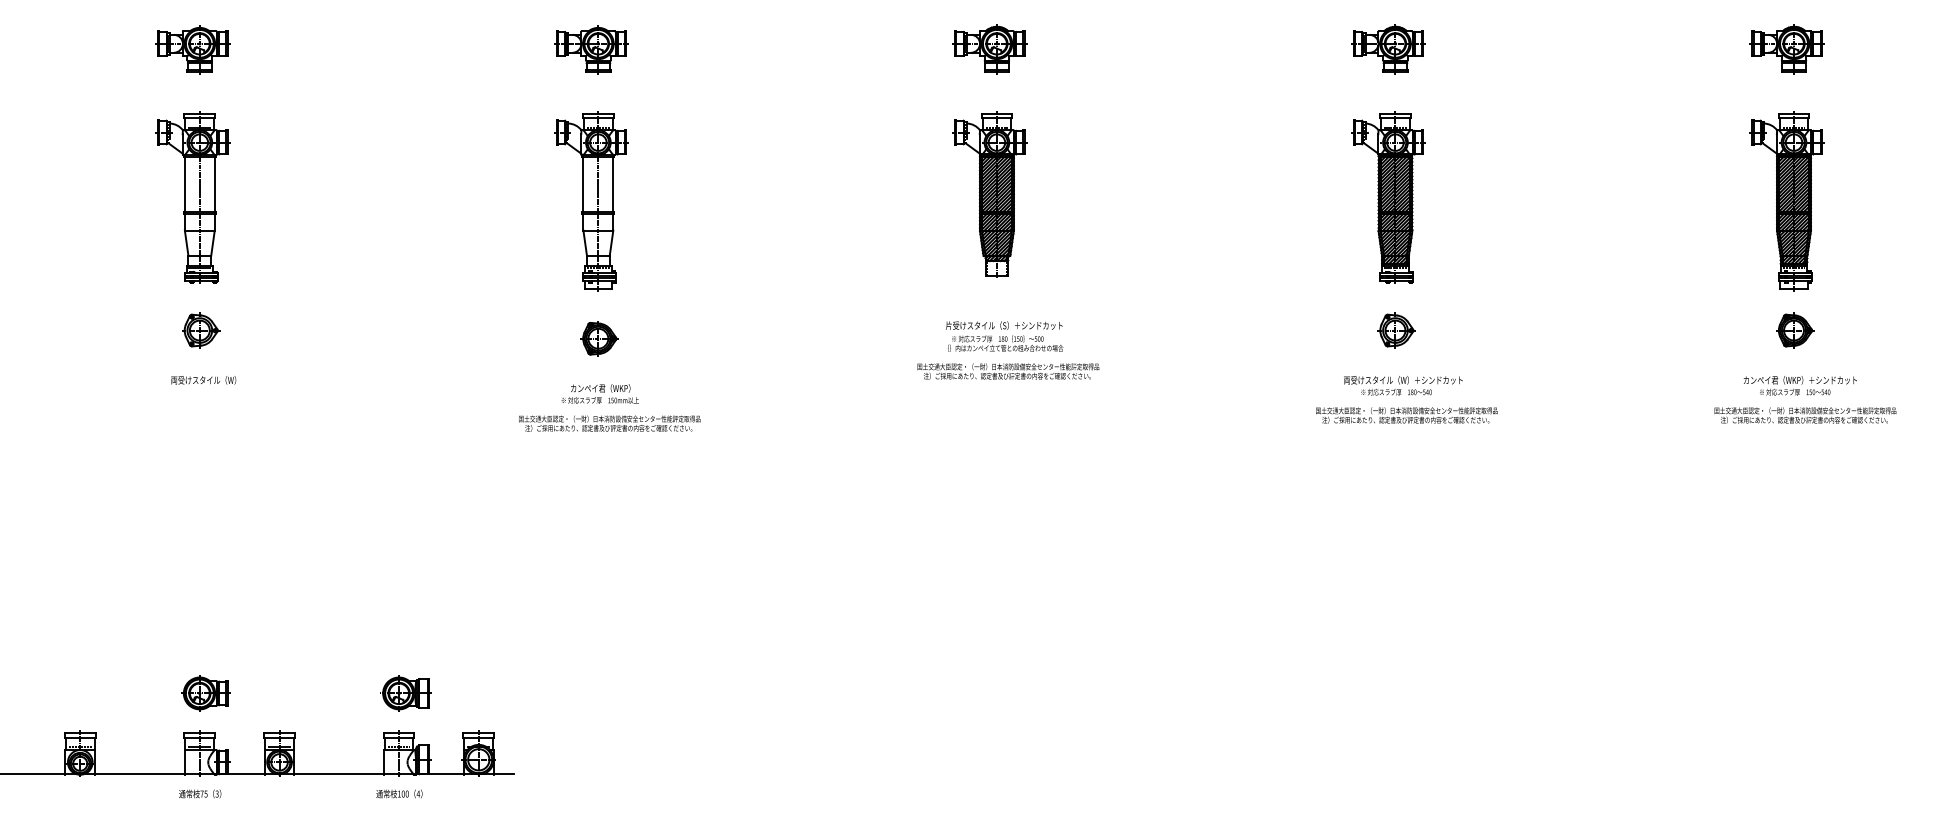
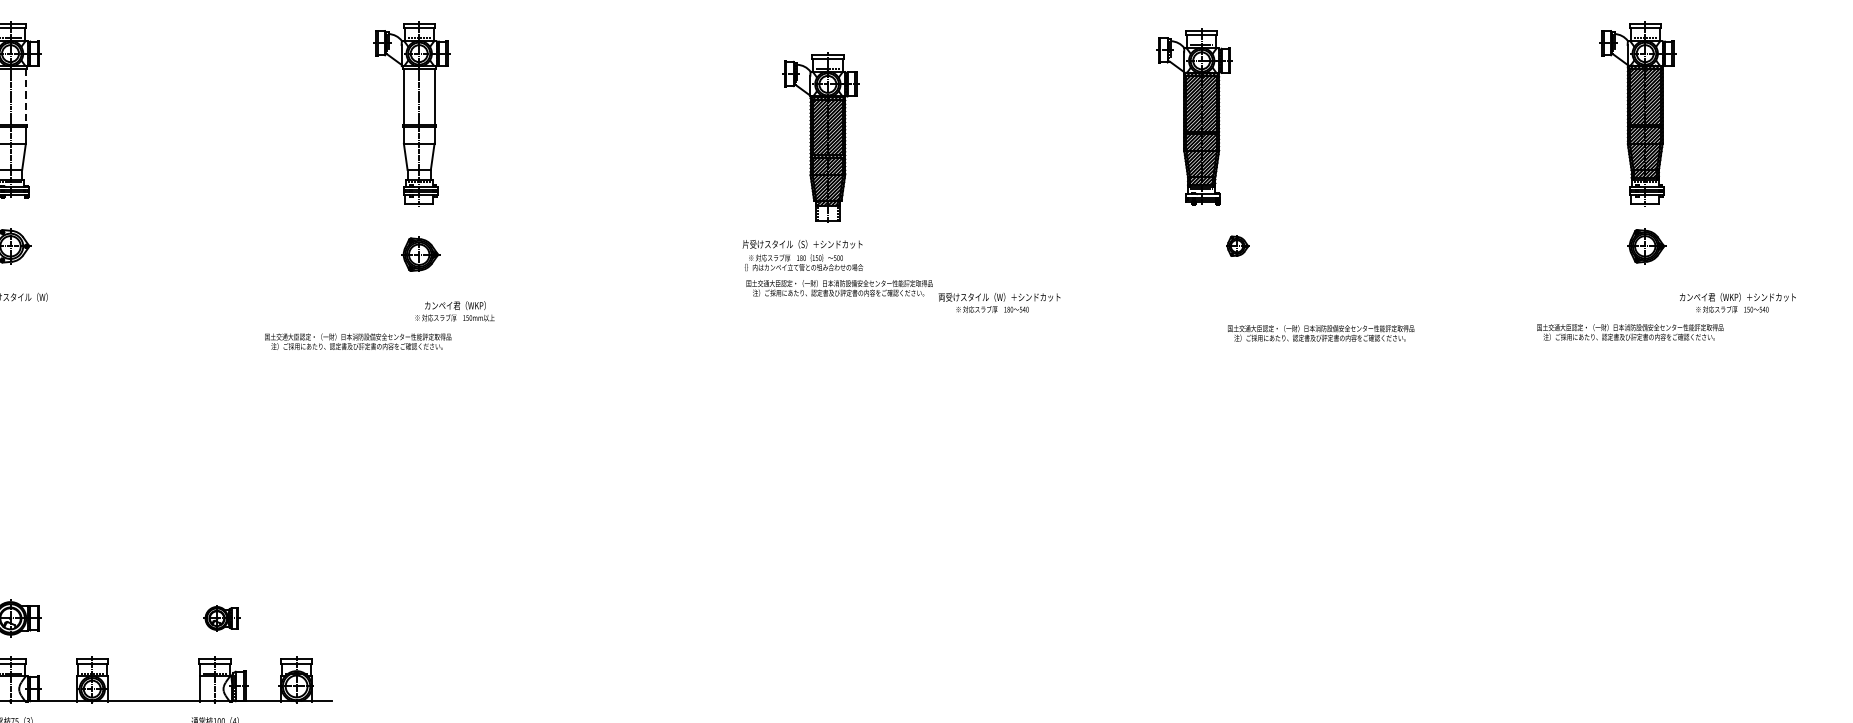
line: (214, 185) -> (25, 97), solid -> dashed
part: (989, 194) -> (820, 137), moved
part: (1388, 197) -> (1194, 117), moved
part: (1396, 330) -> (1237, 246), size x0.6
text: (1004, 336) -> (802, 255), moved
text: (1403, 385) -> (999, 302), moved
text: (1799, 385) -> (1736, 302), moved
text: (599, 393) -> (454, 310), moved
text: (1406, 415) -> (1320, 333), moved
text: (1805, 415) -> (1630, 332), moved
text: (609, 423) -> (357, 341), moved
part: (405, 693) -> (221, 618), size x0.7

